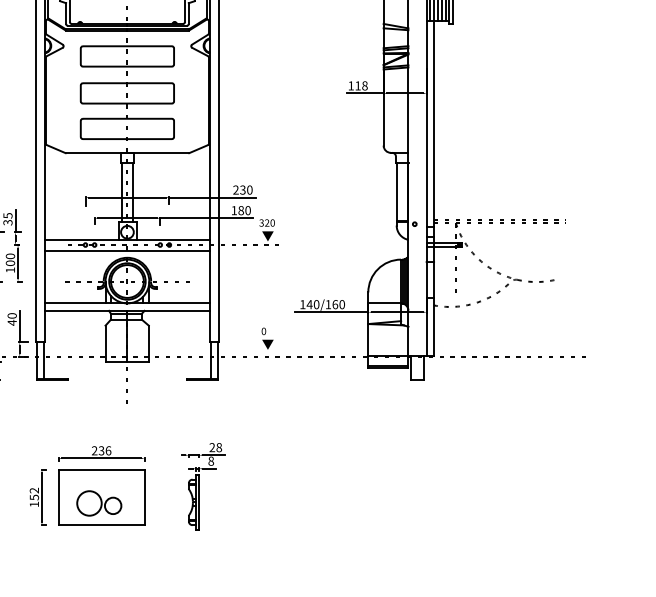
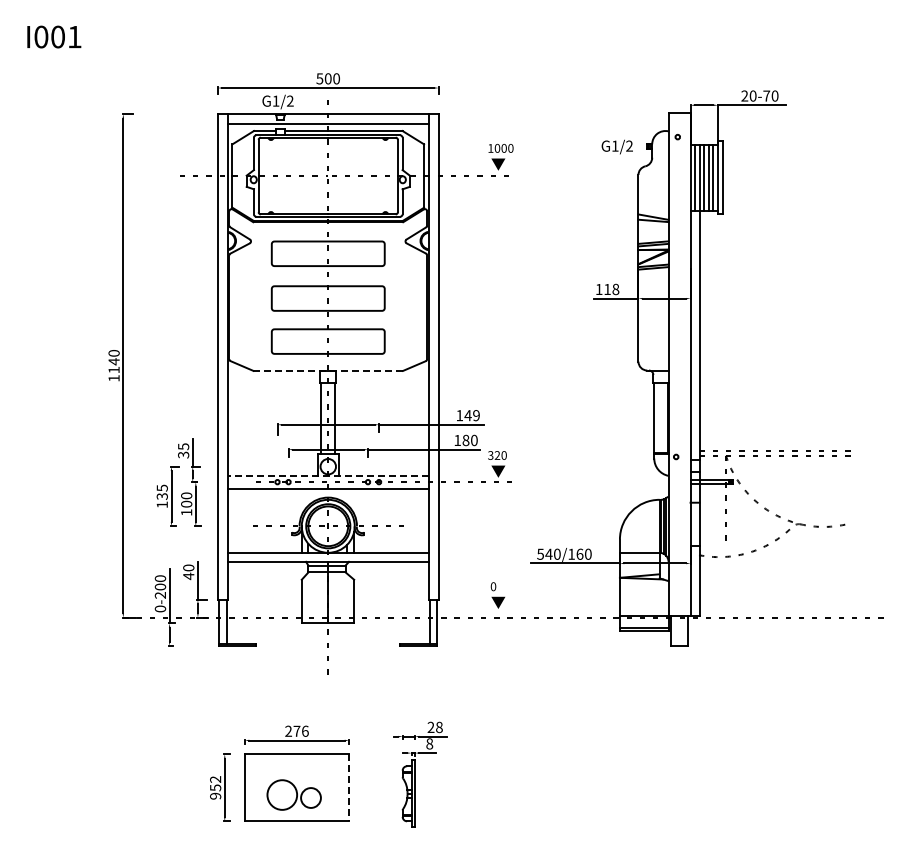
line: (127, 152) -> (328, 370), solid -> dashed
text: (242, 189) -> (467, 415), 230 -> 149
line: (126, 239) -> (327, 475), solid -> dashed
text: (302, 303) -> (540, 553), 140/ -> 540/
text: (101, 450) -> (296, 730), 236 -> 276
line: (144, 497) -> (349, 787), solid -> dashed
text: (34, 503) -> (215, 795), 152 -> 952

